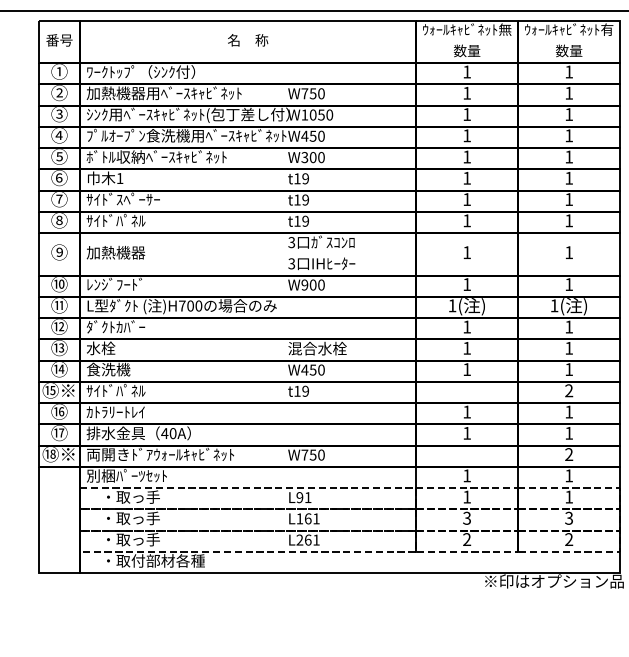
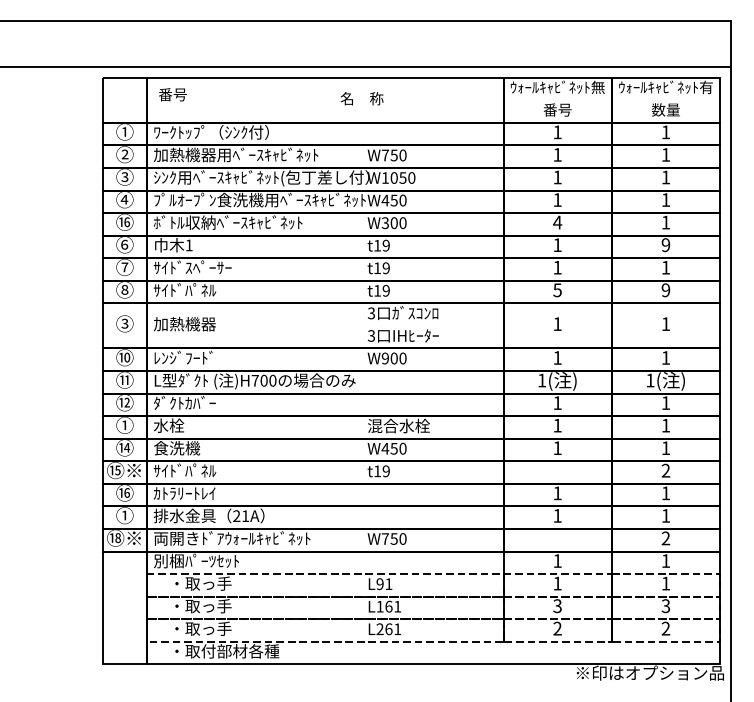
text: (59, 40) -> (172, 94), moved
text: (247, 40) -> (361, 98), moved
text: (466, 50) -> (557, 109), 数量 -> 番号
text: (59, 156) -> (124, 222), ⑤ -> ⑯
text: (466, 156) -> (557, 222), 1 -> 4
text: (568, 178) -> (665, 245), 1 -> 9
text: (466, 220) -> (557, 290), 1 -> 5
text: (568, 220) -> (665, 290), 1 -> 9
text: (59, 252) -> (124, 323), ⑨ -> ③
text: (59, 348) -> (124, 425), ⑬ -> ①
text: (59, 432) -> (124, 515), ⑰ -> ①
text: (168, 433) -> (240, 516), 40A -> 21A

